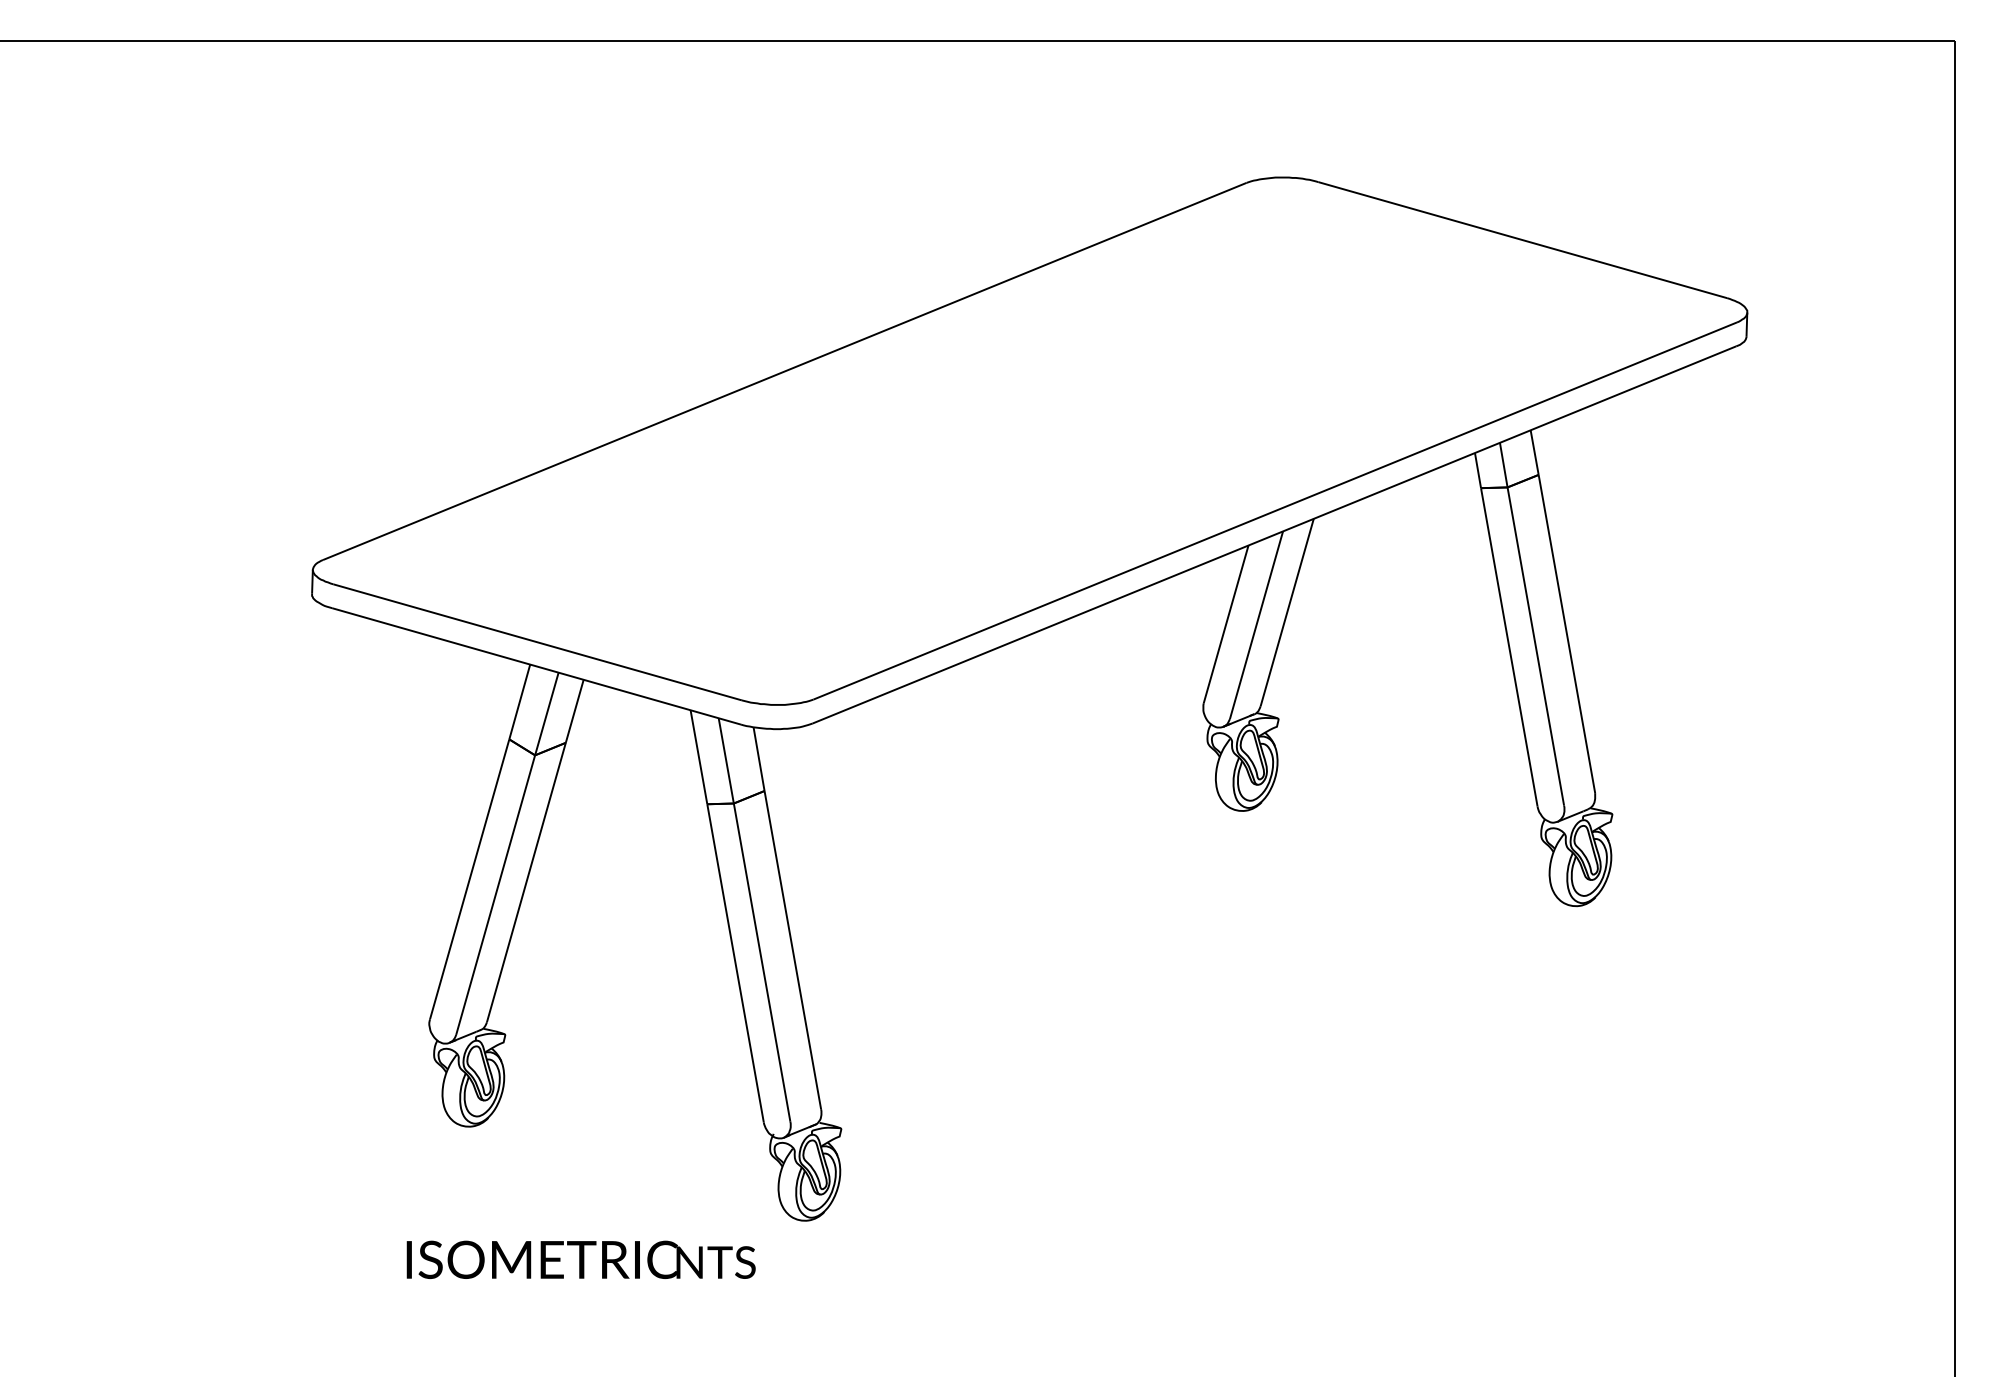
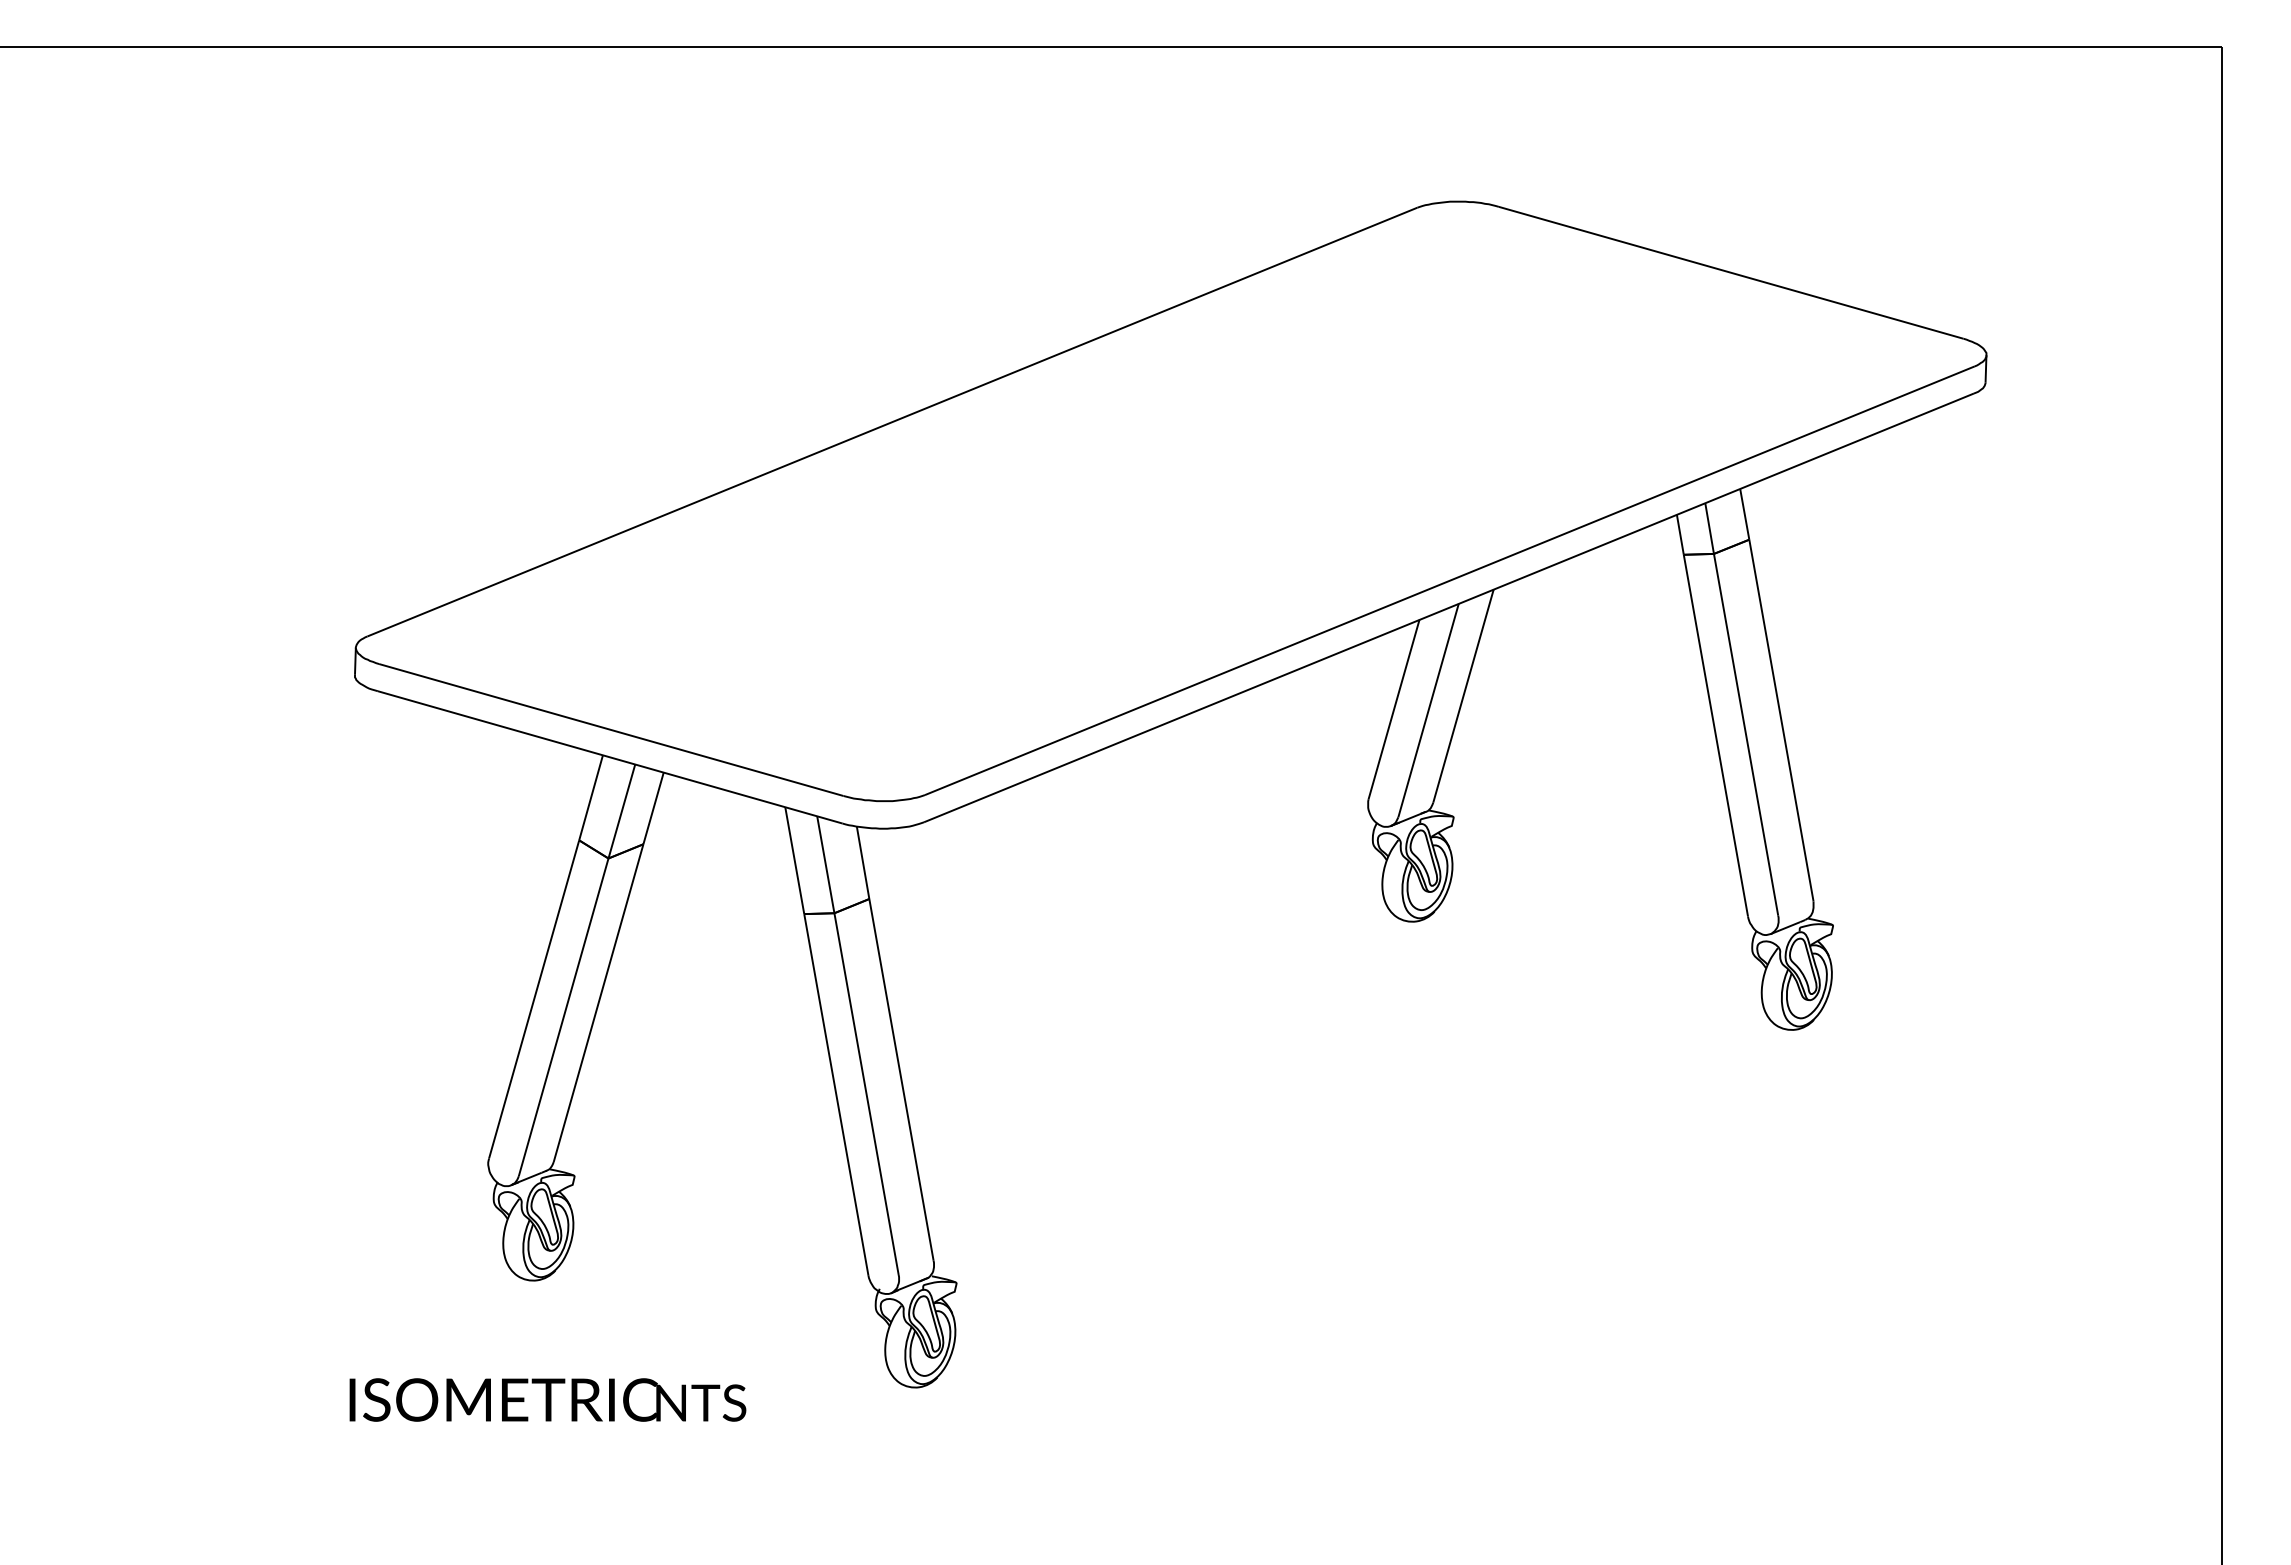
text: (580, 1259) -> (547, 1399), moved

